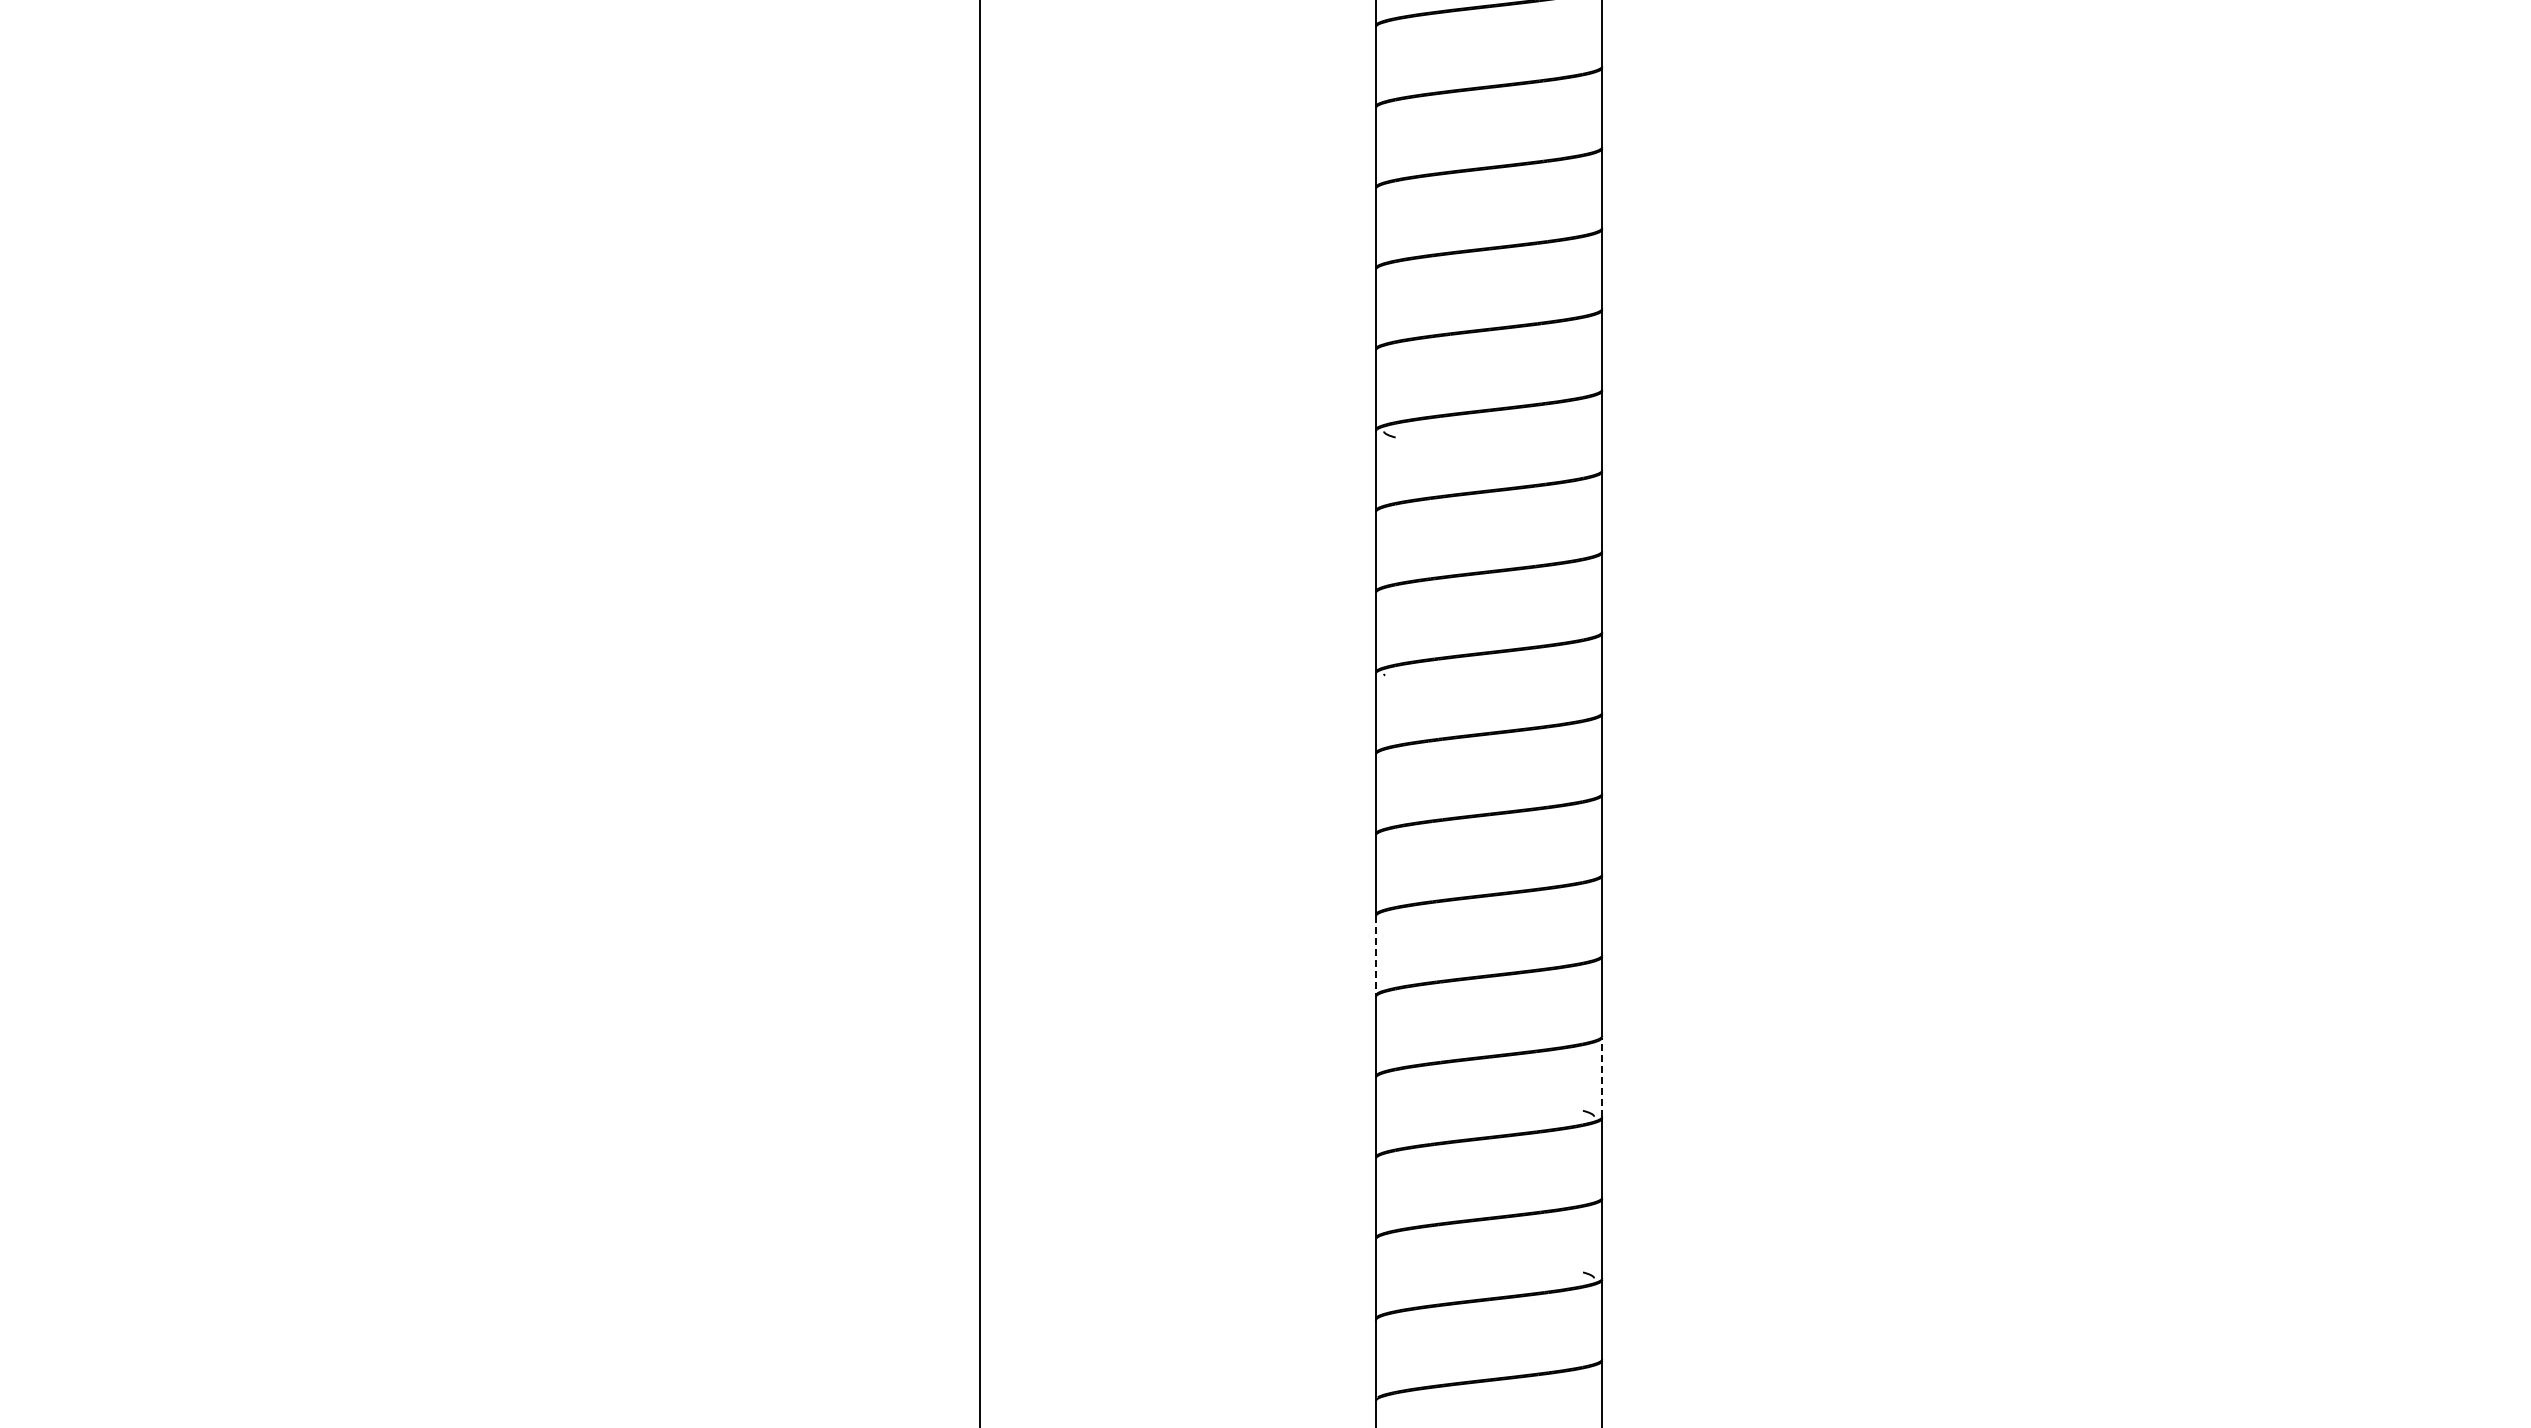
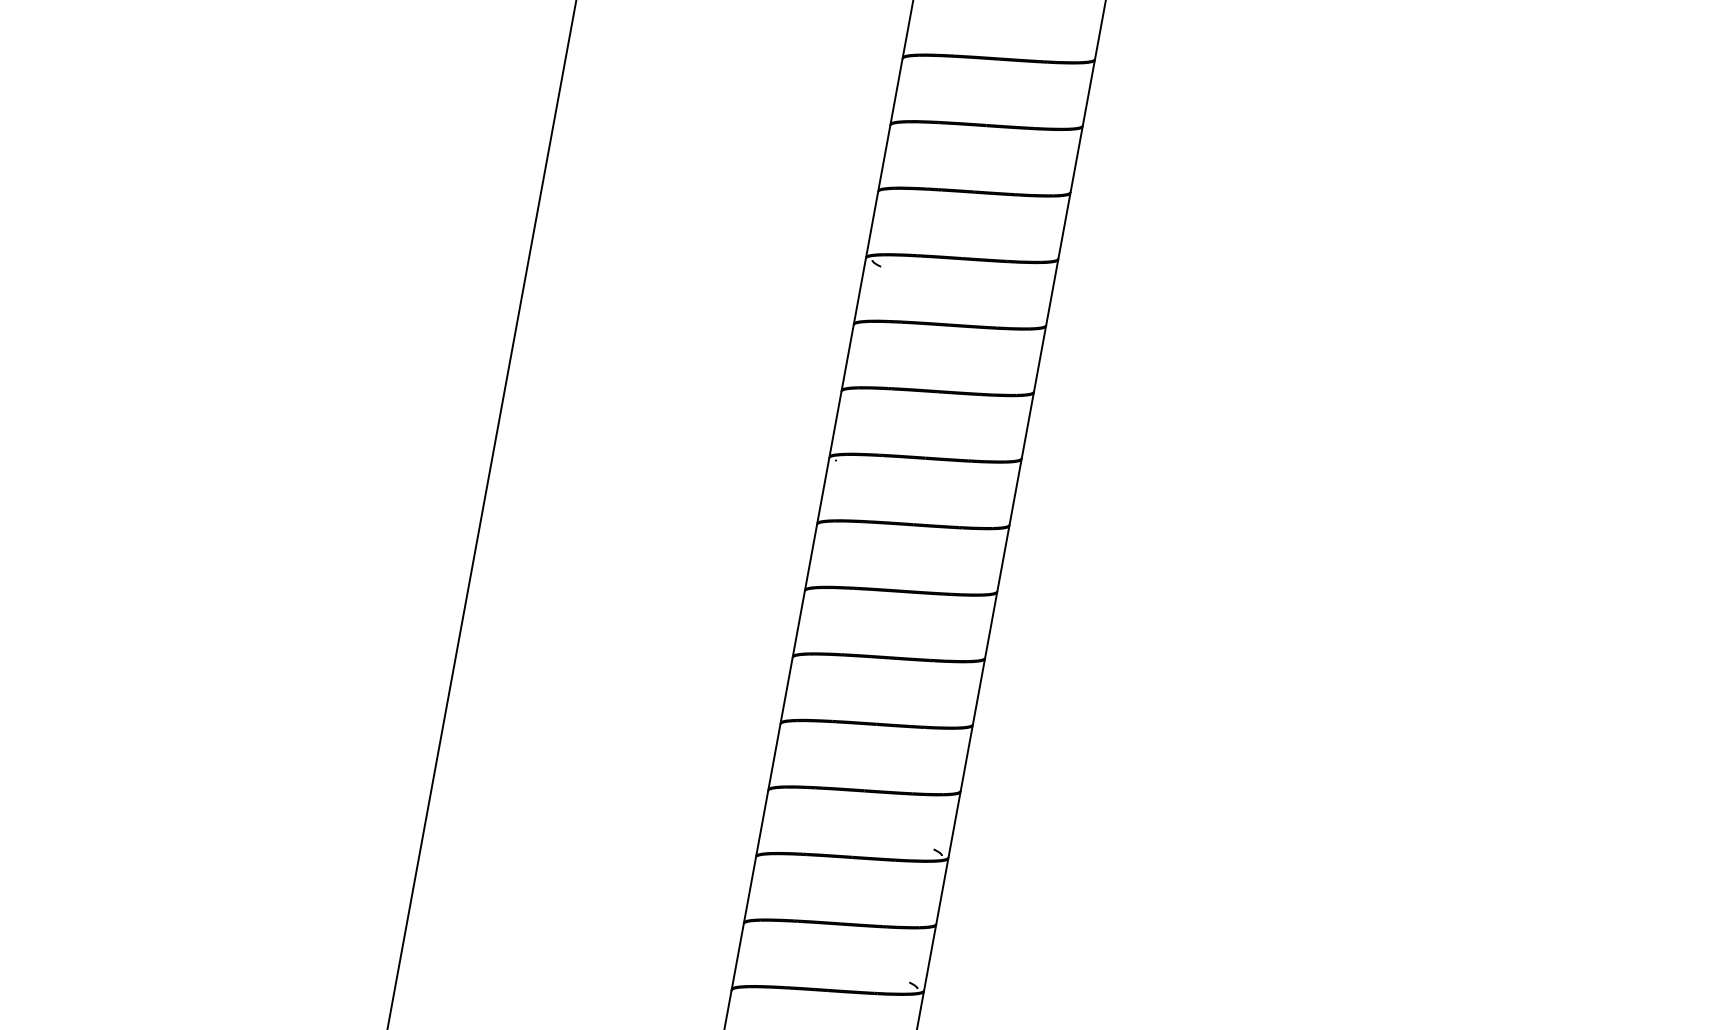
line: (1375, 955) -> (786, 690), dashed -> solid
line: (1602, 1077) -> (954, 824), dashed -> solid

